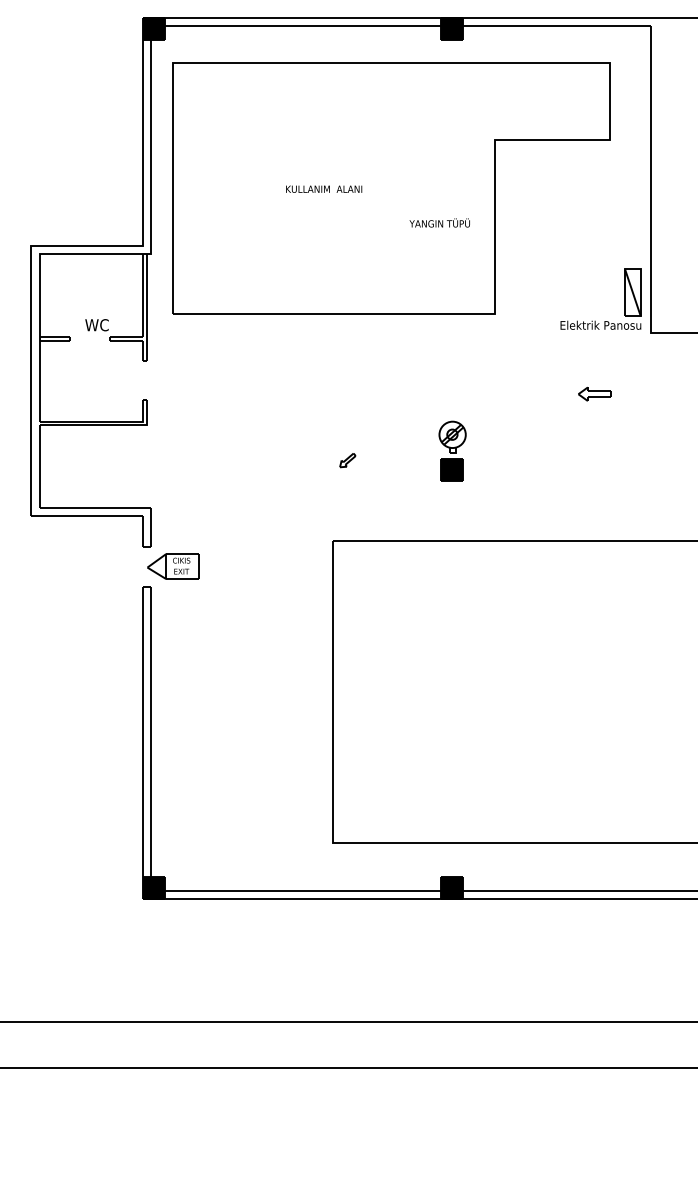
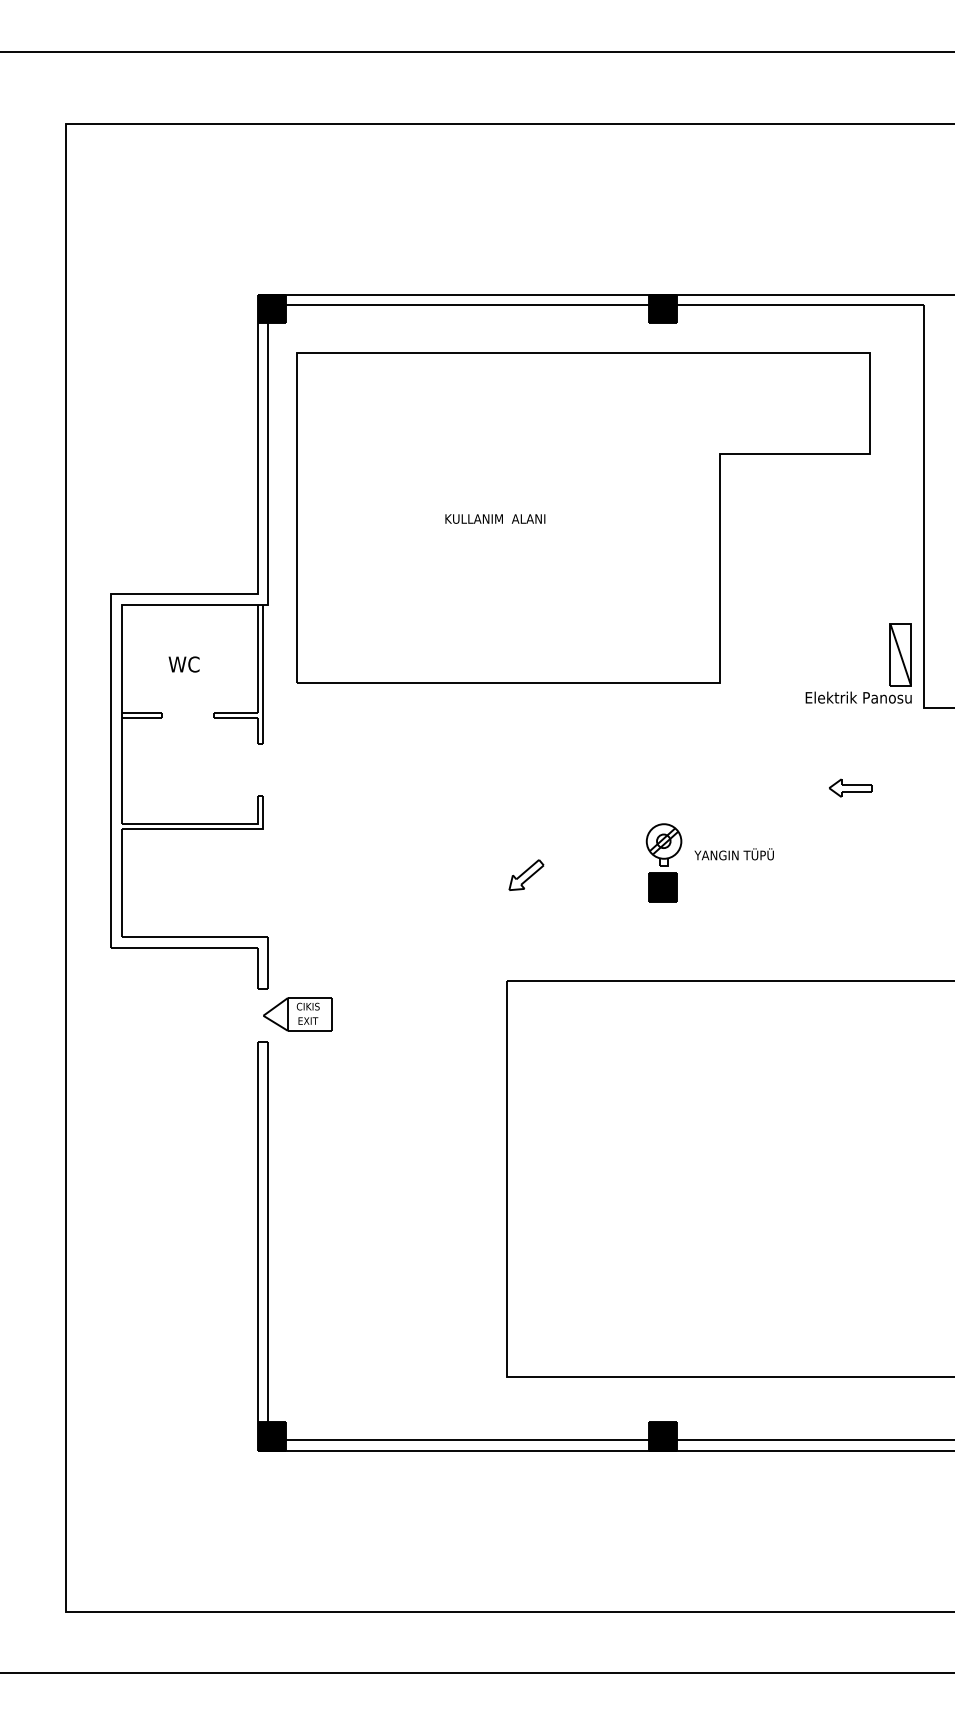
text: (439, 223) -> (733, 854), moved
text: (96, 325) -> (183, 664), moved
part: (347, 459) -> (526, 874), size x1.67

